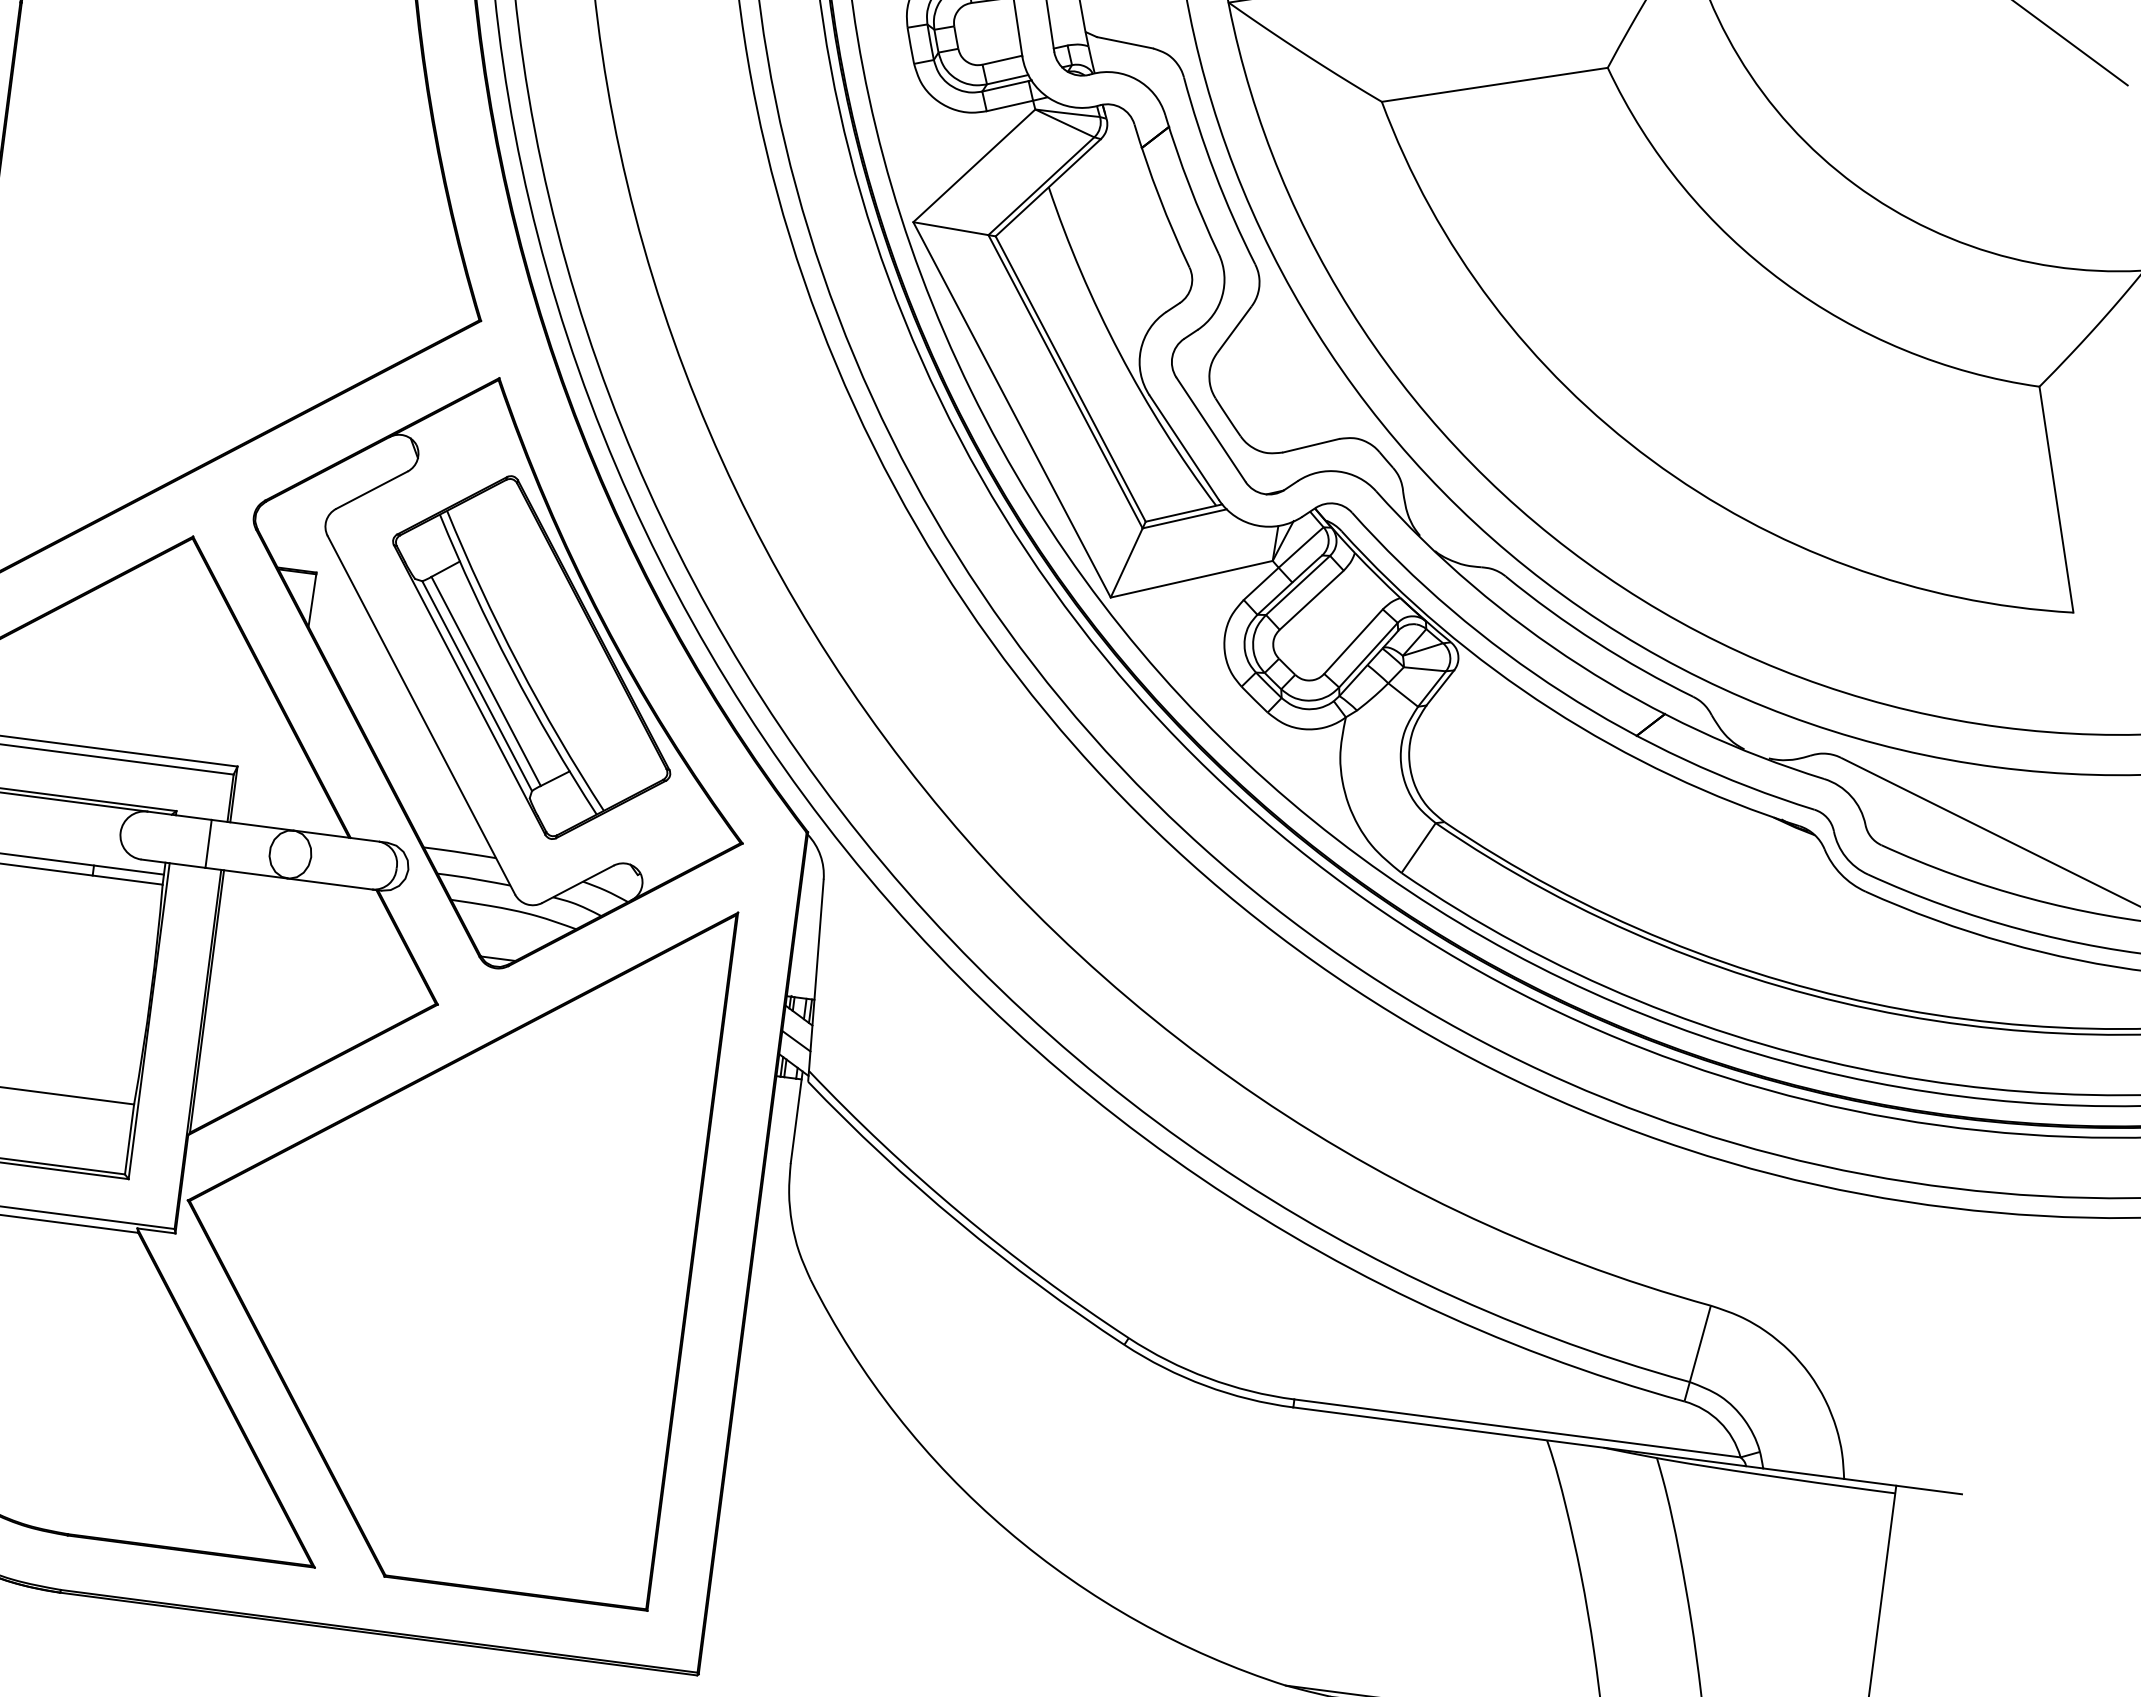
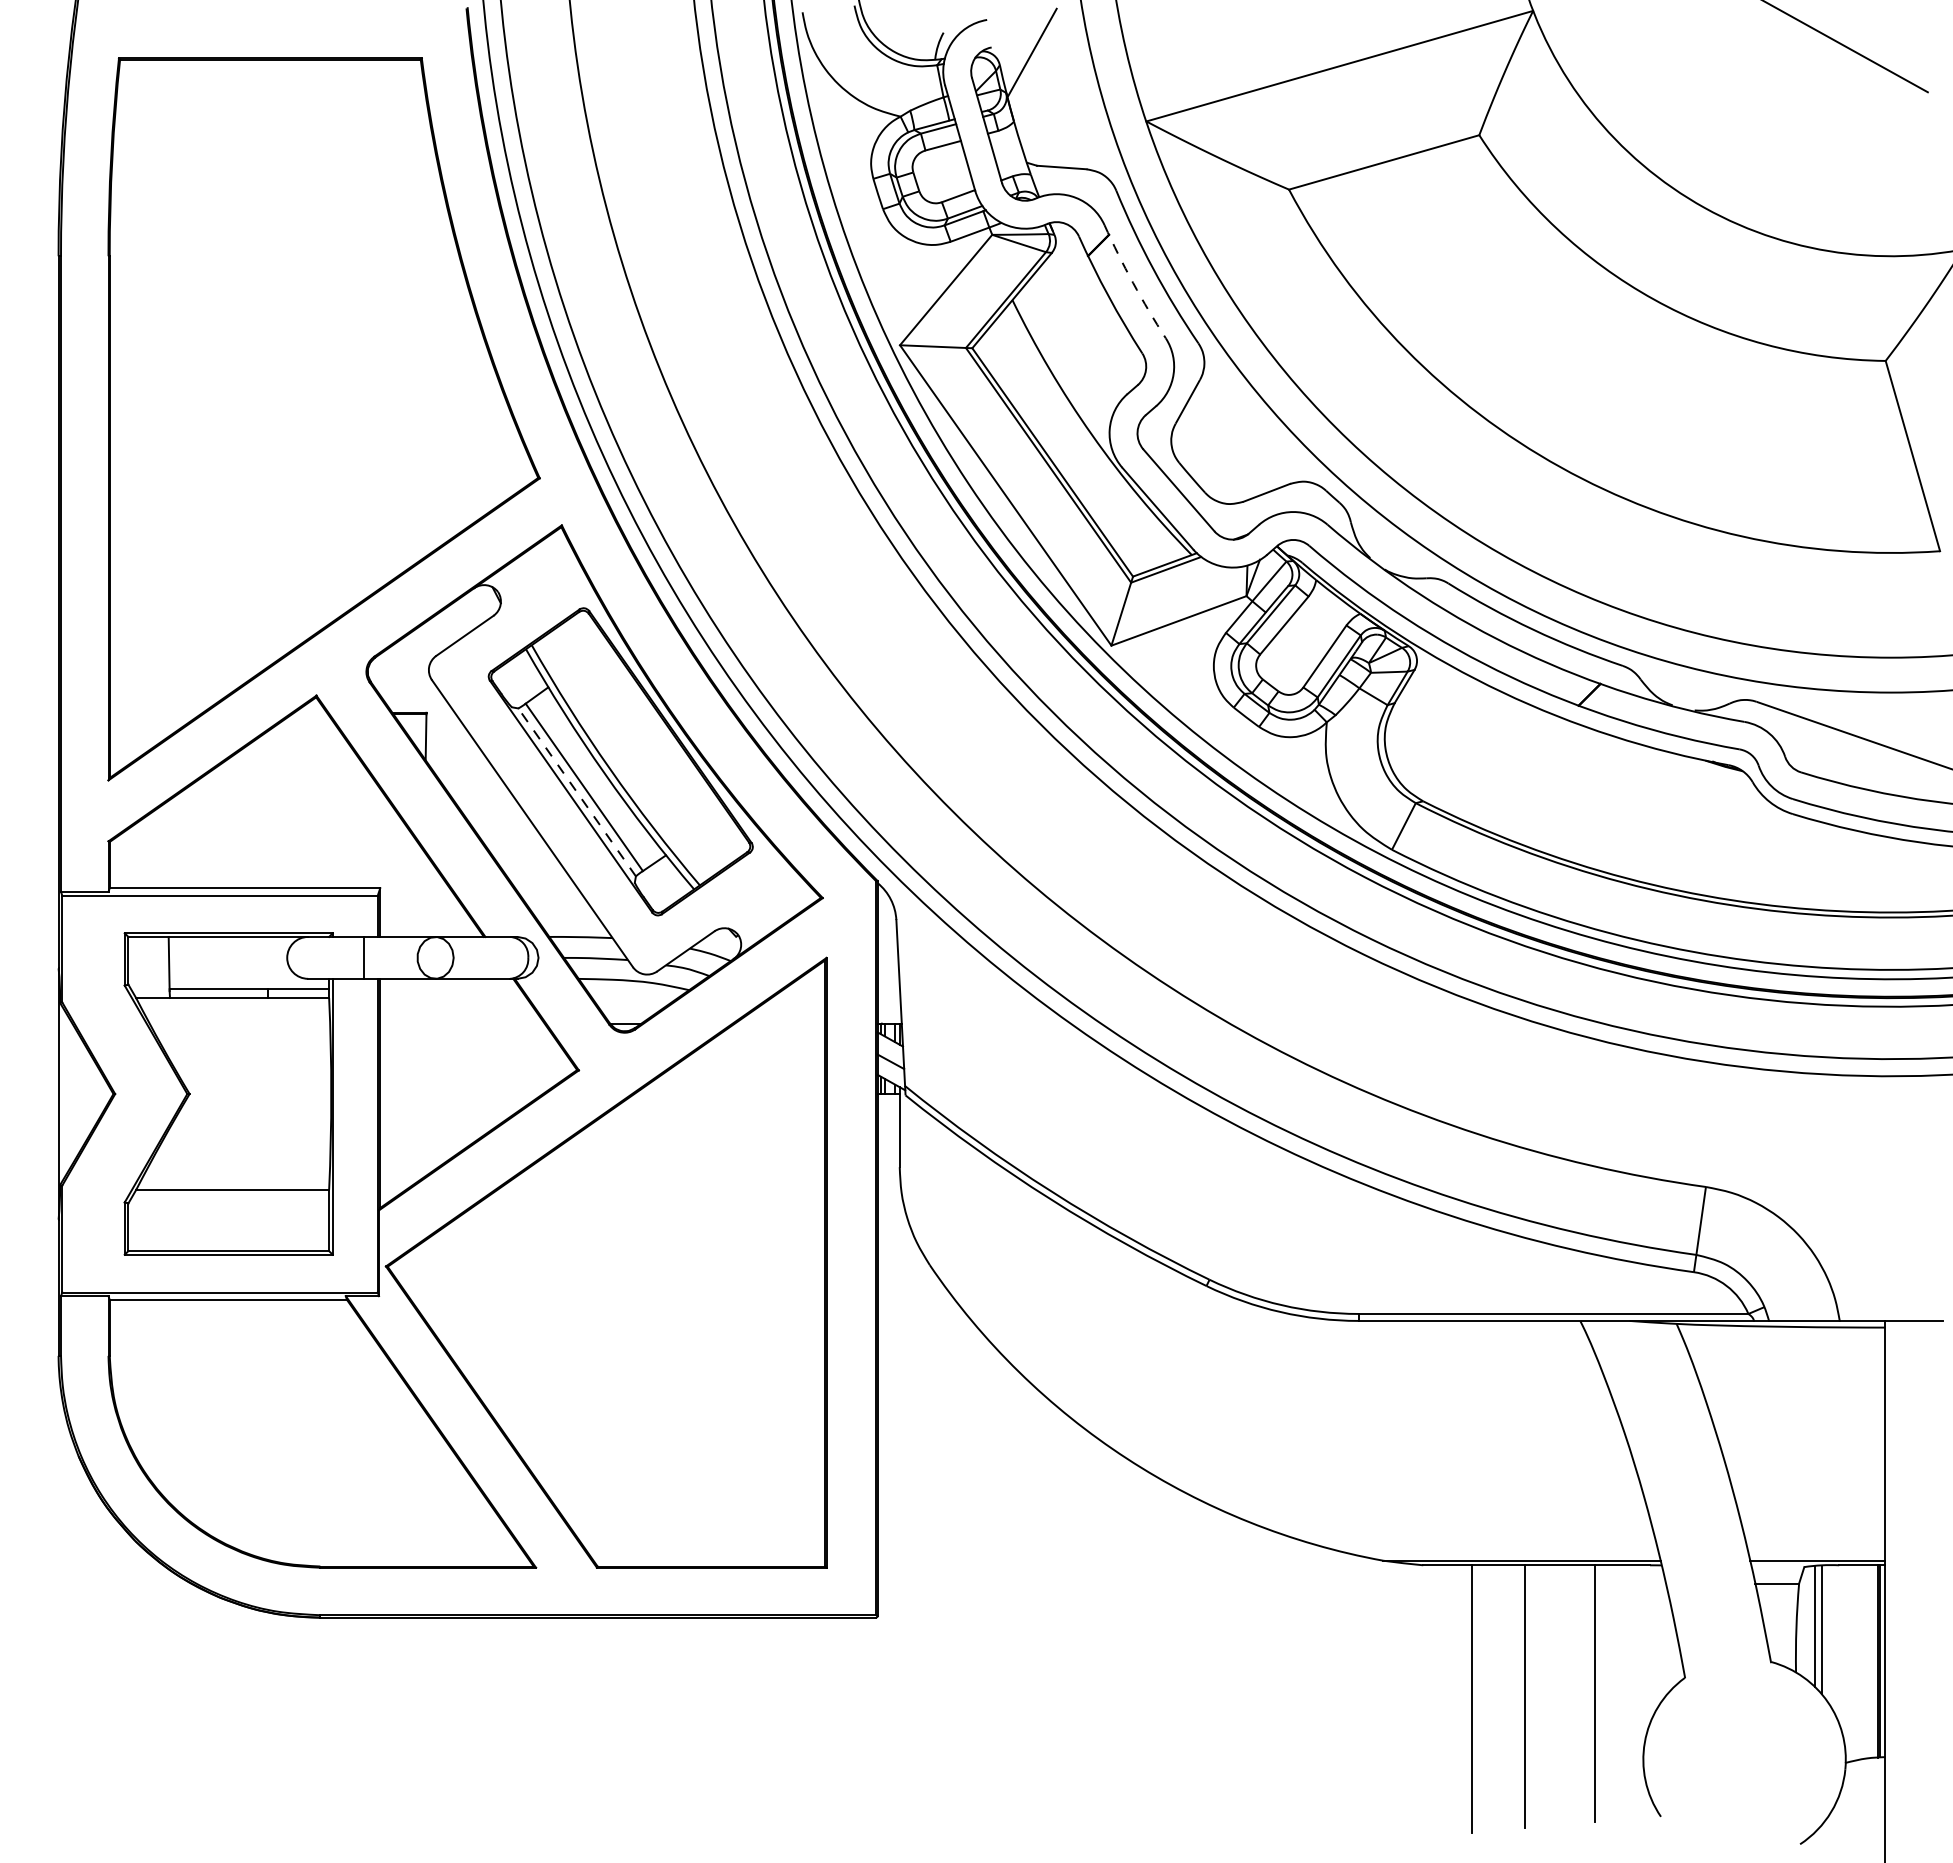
arc: (1189, 185) -> (1133, 282), solid -> dashed
line: (477, 686) -> (577, 792), solid -> dashed

